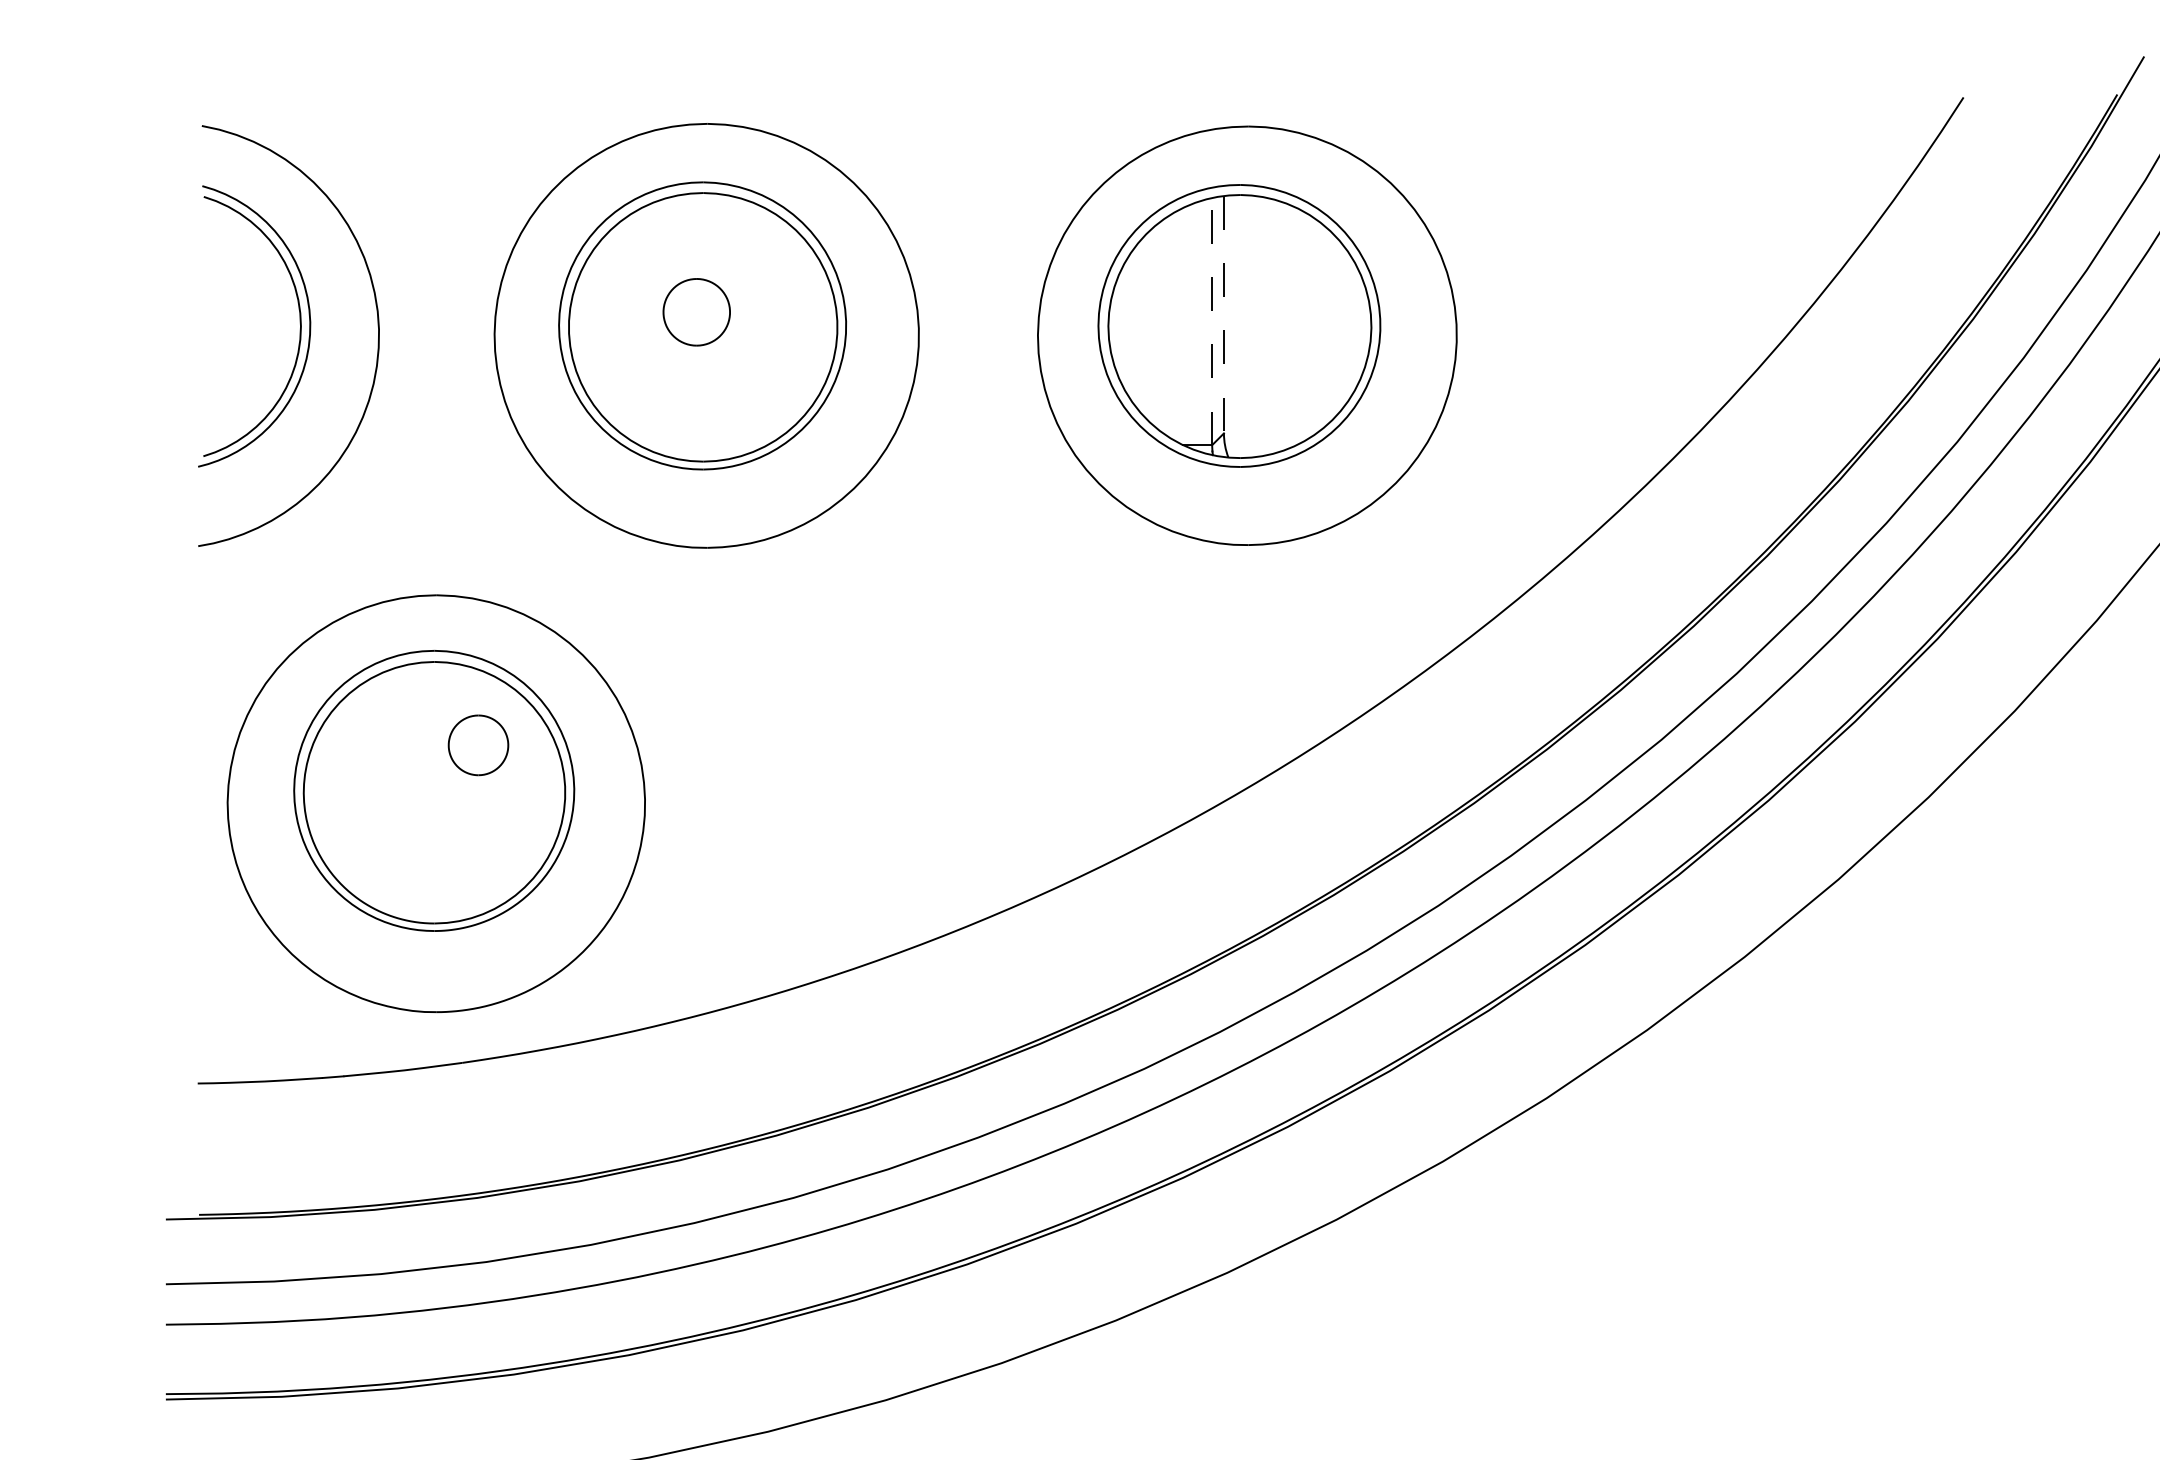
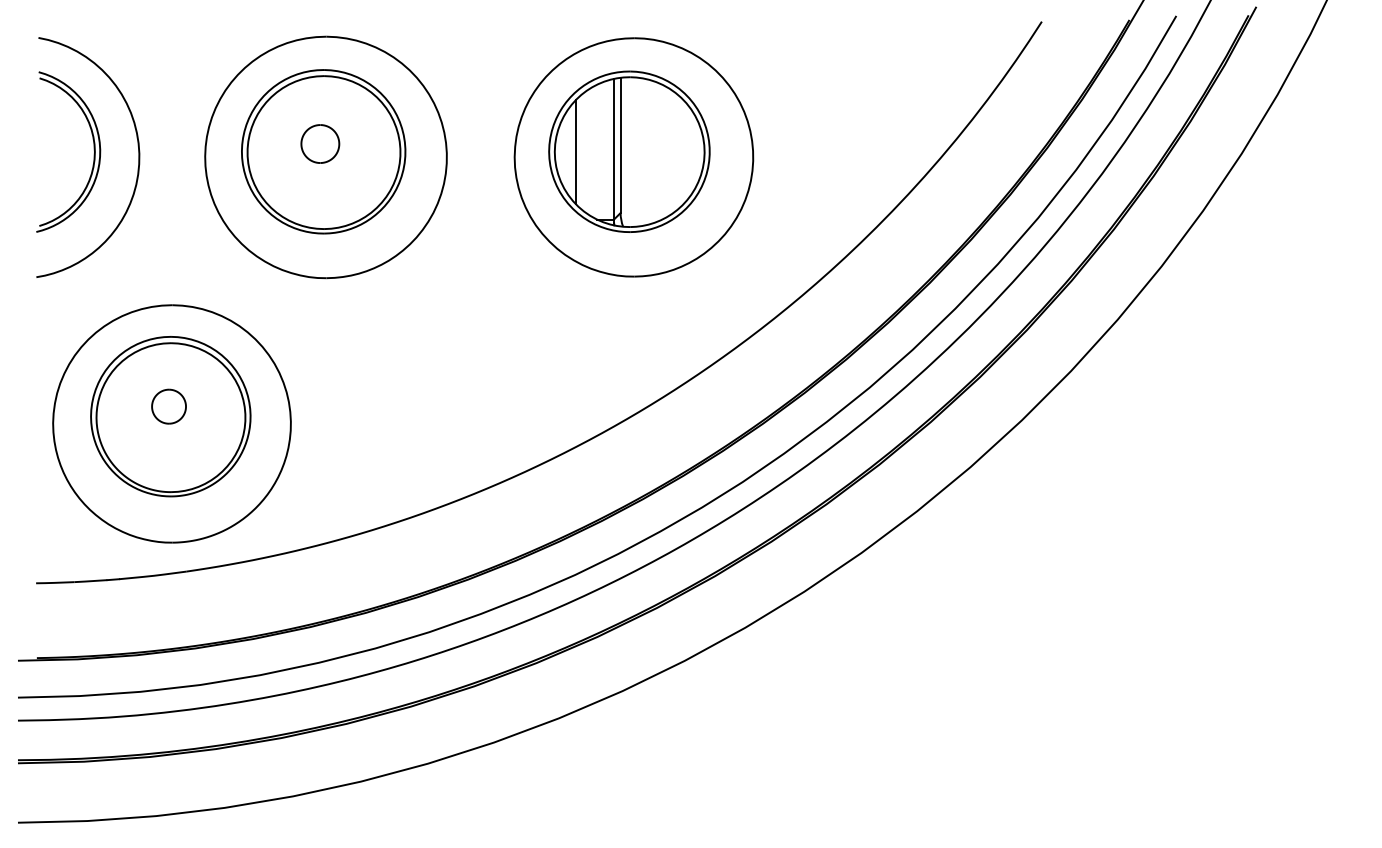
line: (1223, 314) -> (620, 145), dashed -> solid
line: (1211, 320) -> (613, 148), dashed -> solid
line: (1144, 325) -> (575, 151), added
part: (477, 745) -> (168, 406), moved

